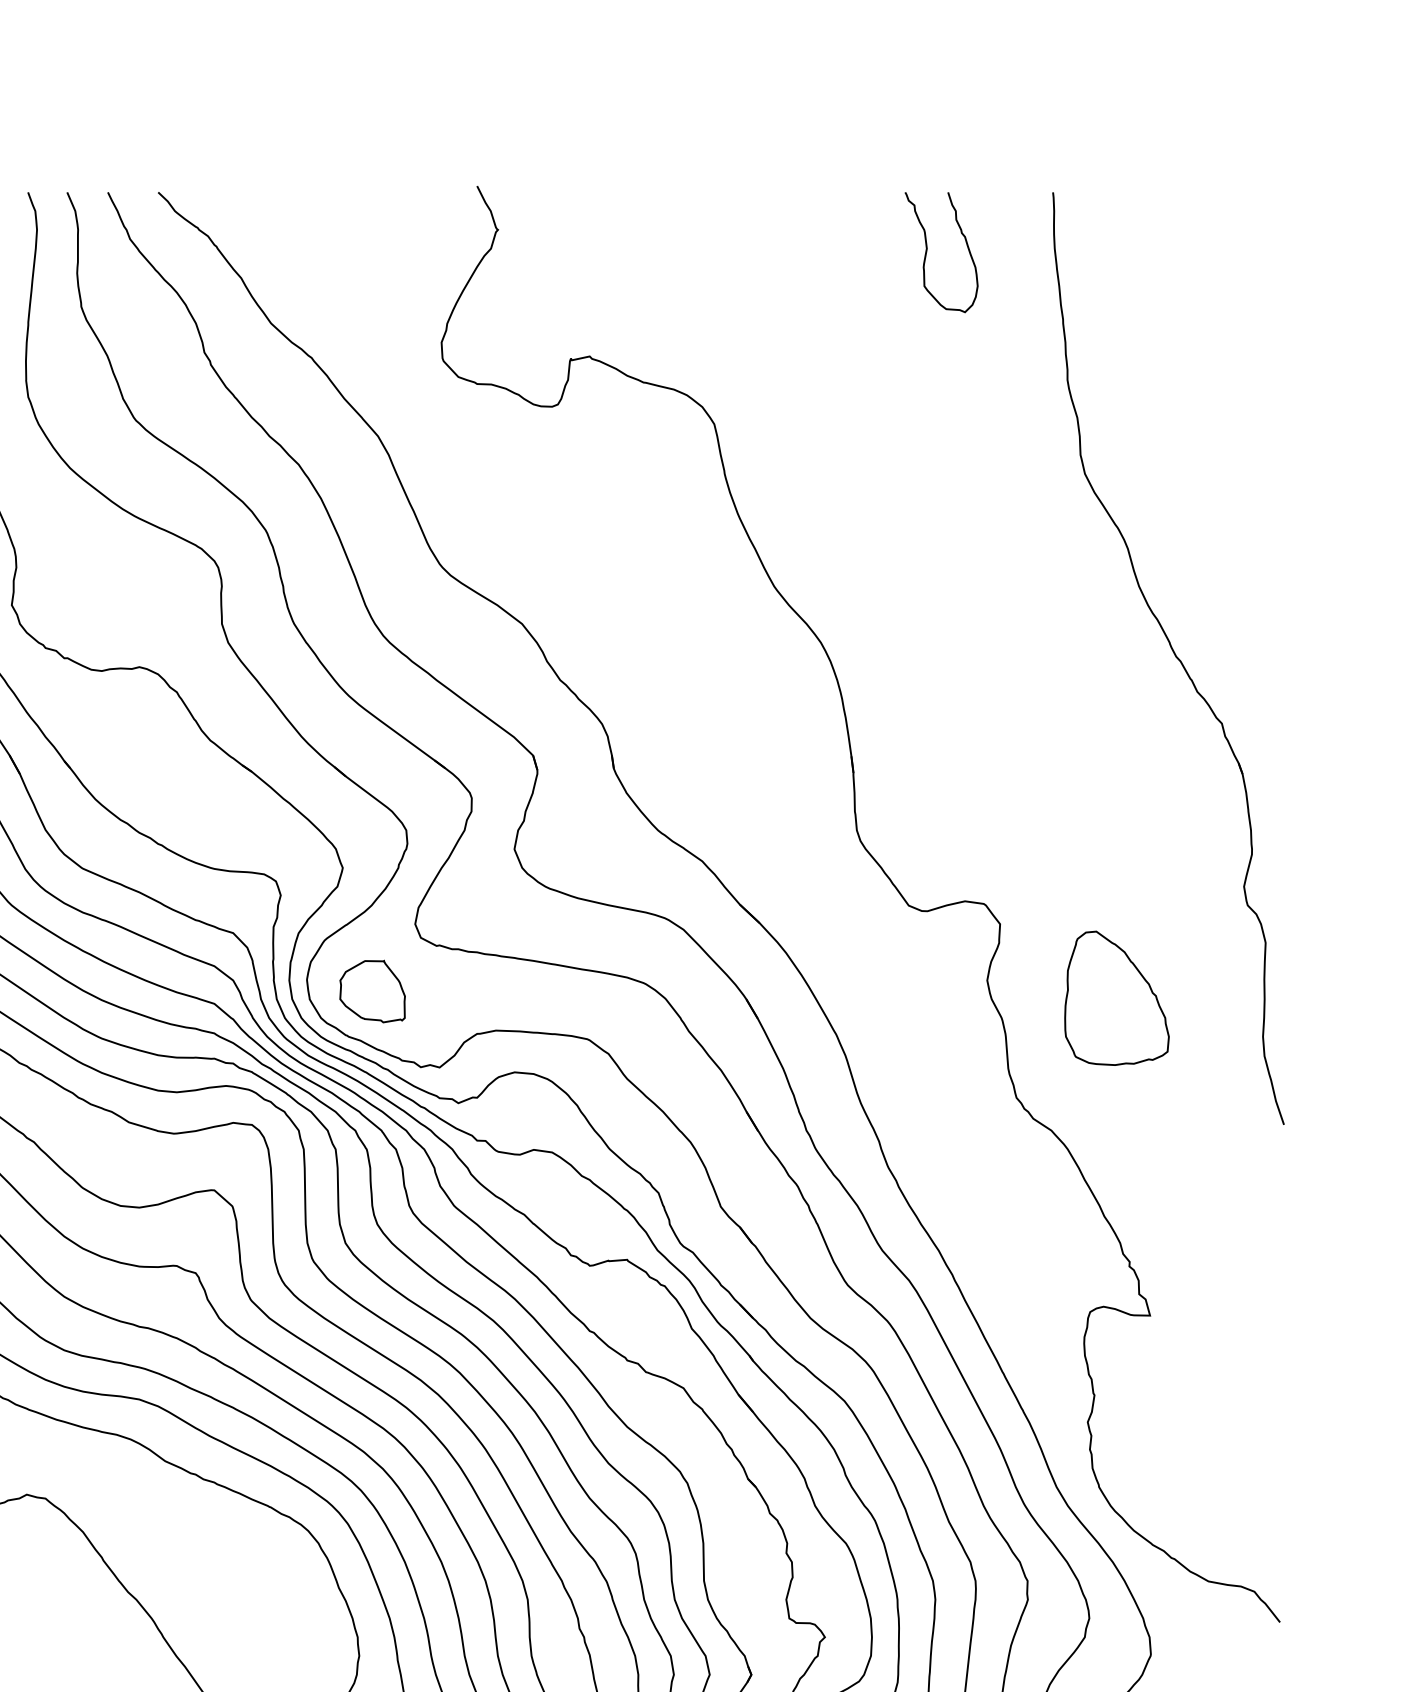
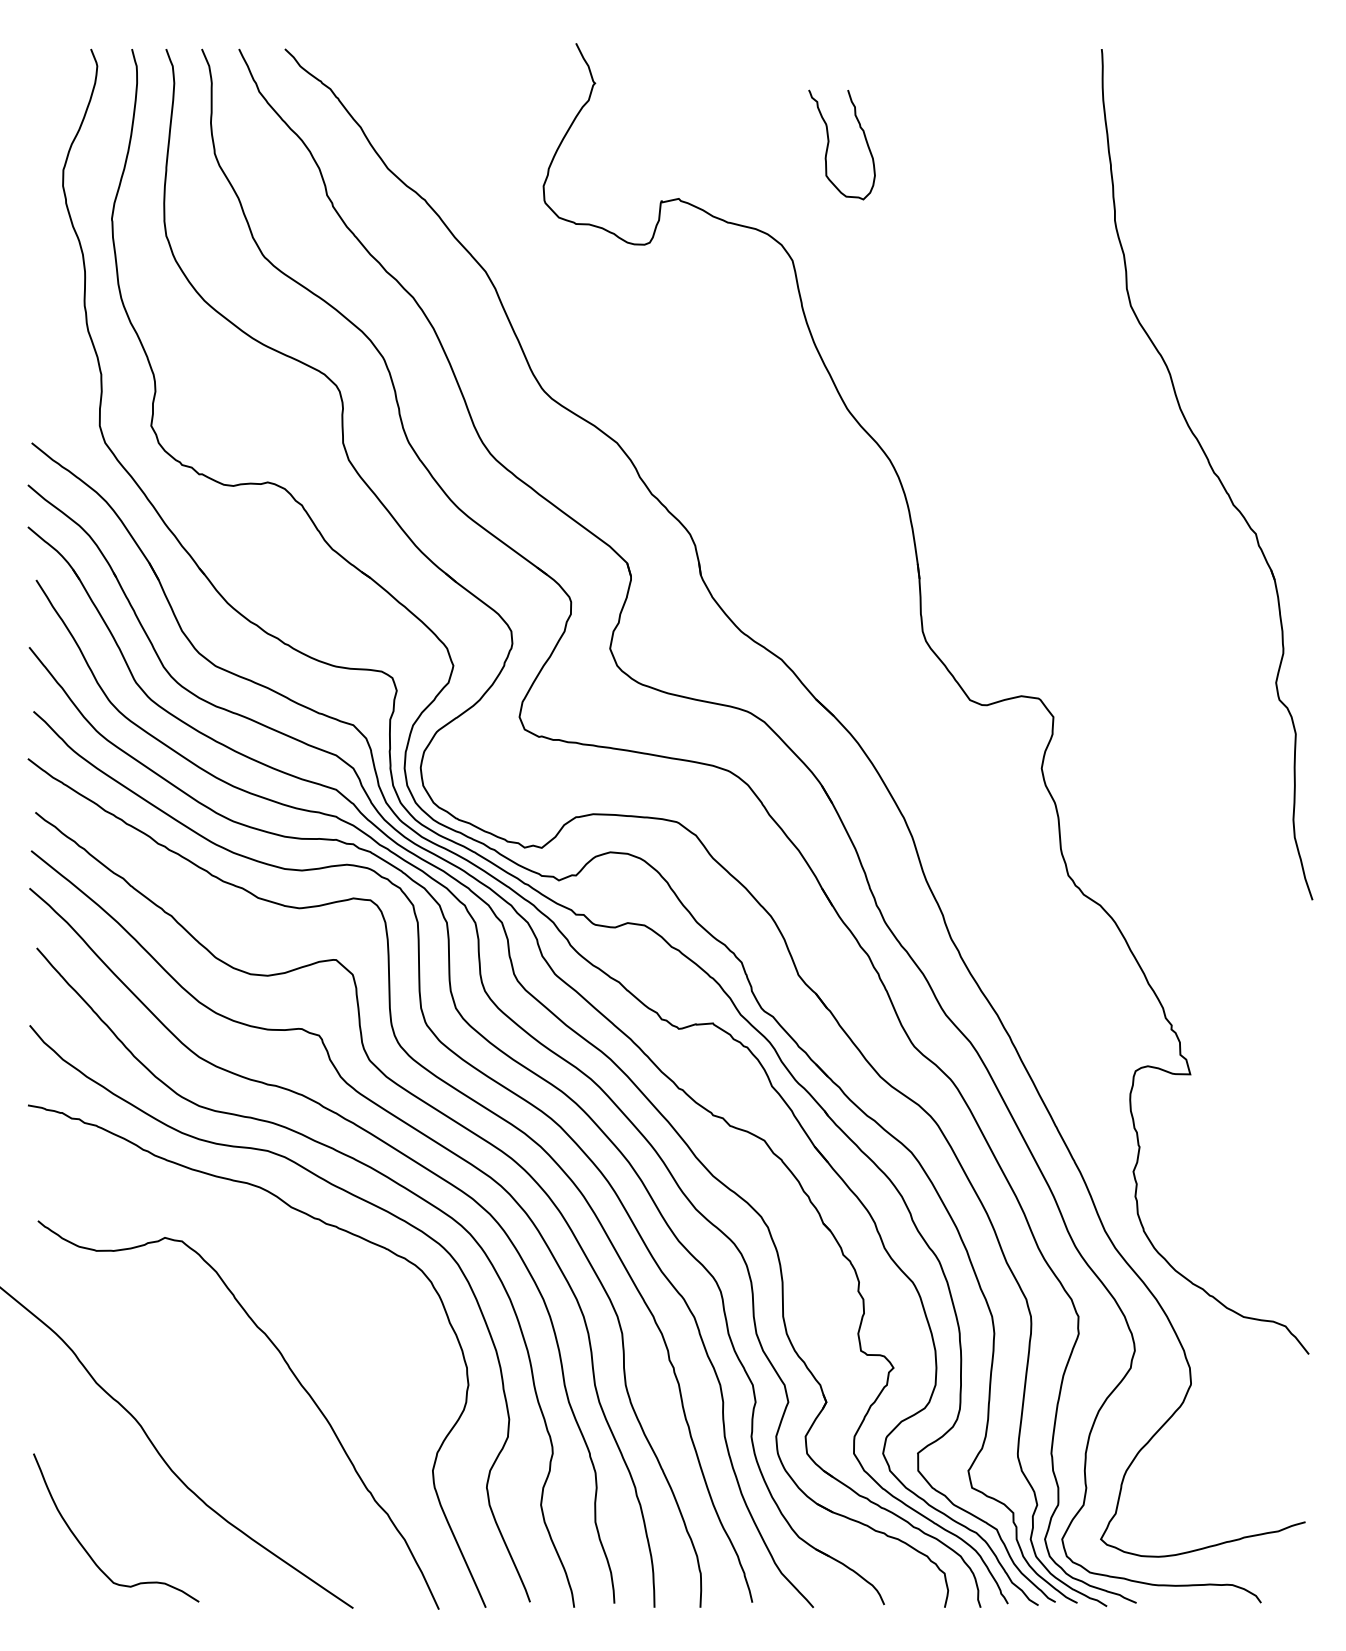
curve: (927, 250) -> (829, 143), moved
part: (372, 991) -> (480, 778), removed
part: (1116, 998) -> (1159, 784), removed

